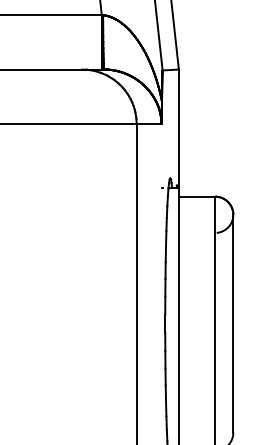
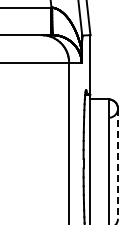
line: (232, 325) -> (117, 164), solid -> dashed

